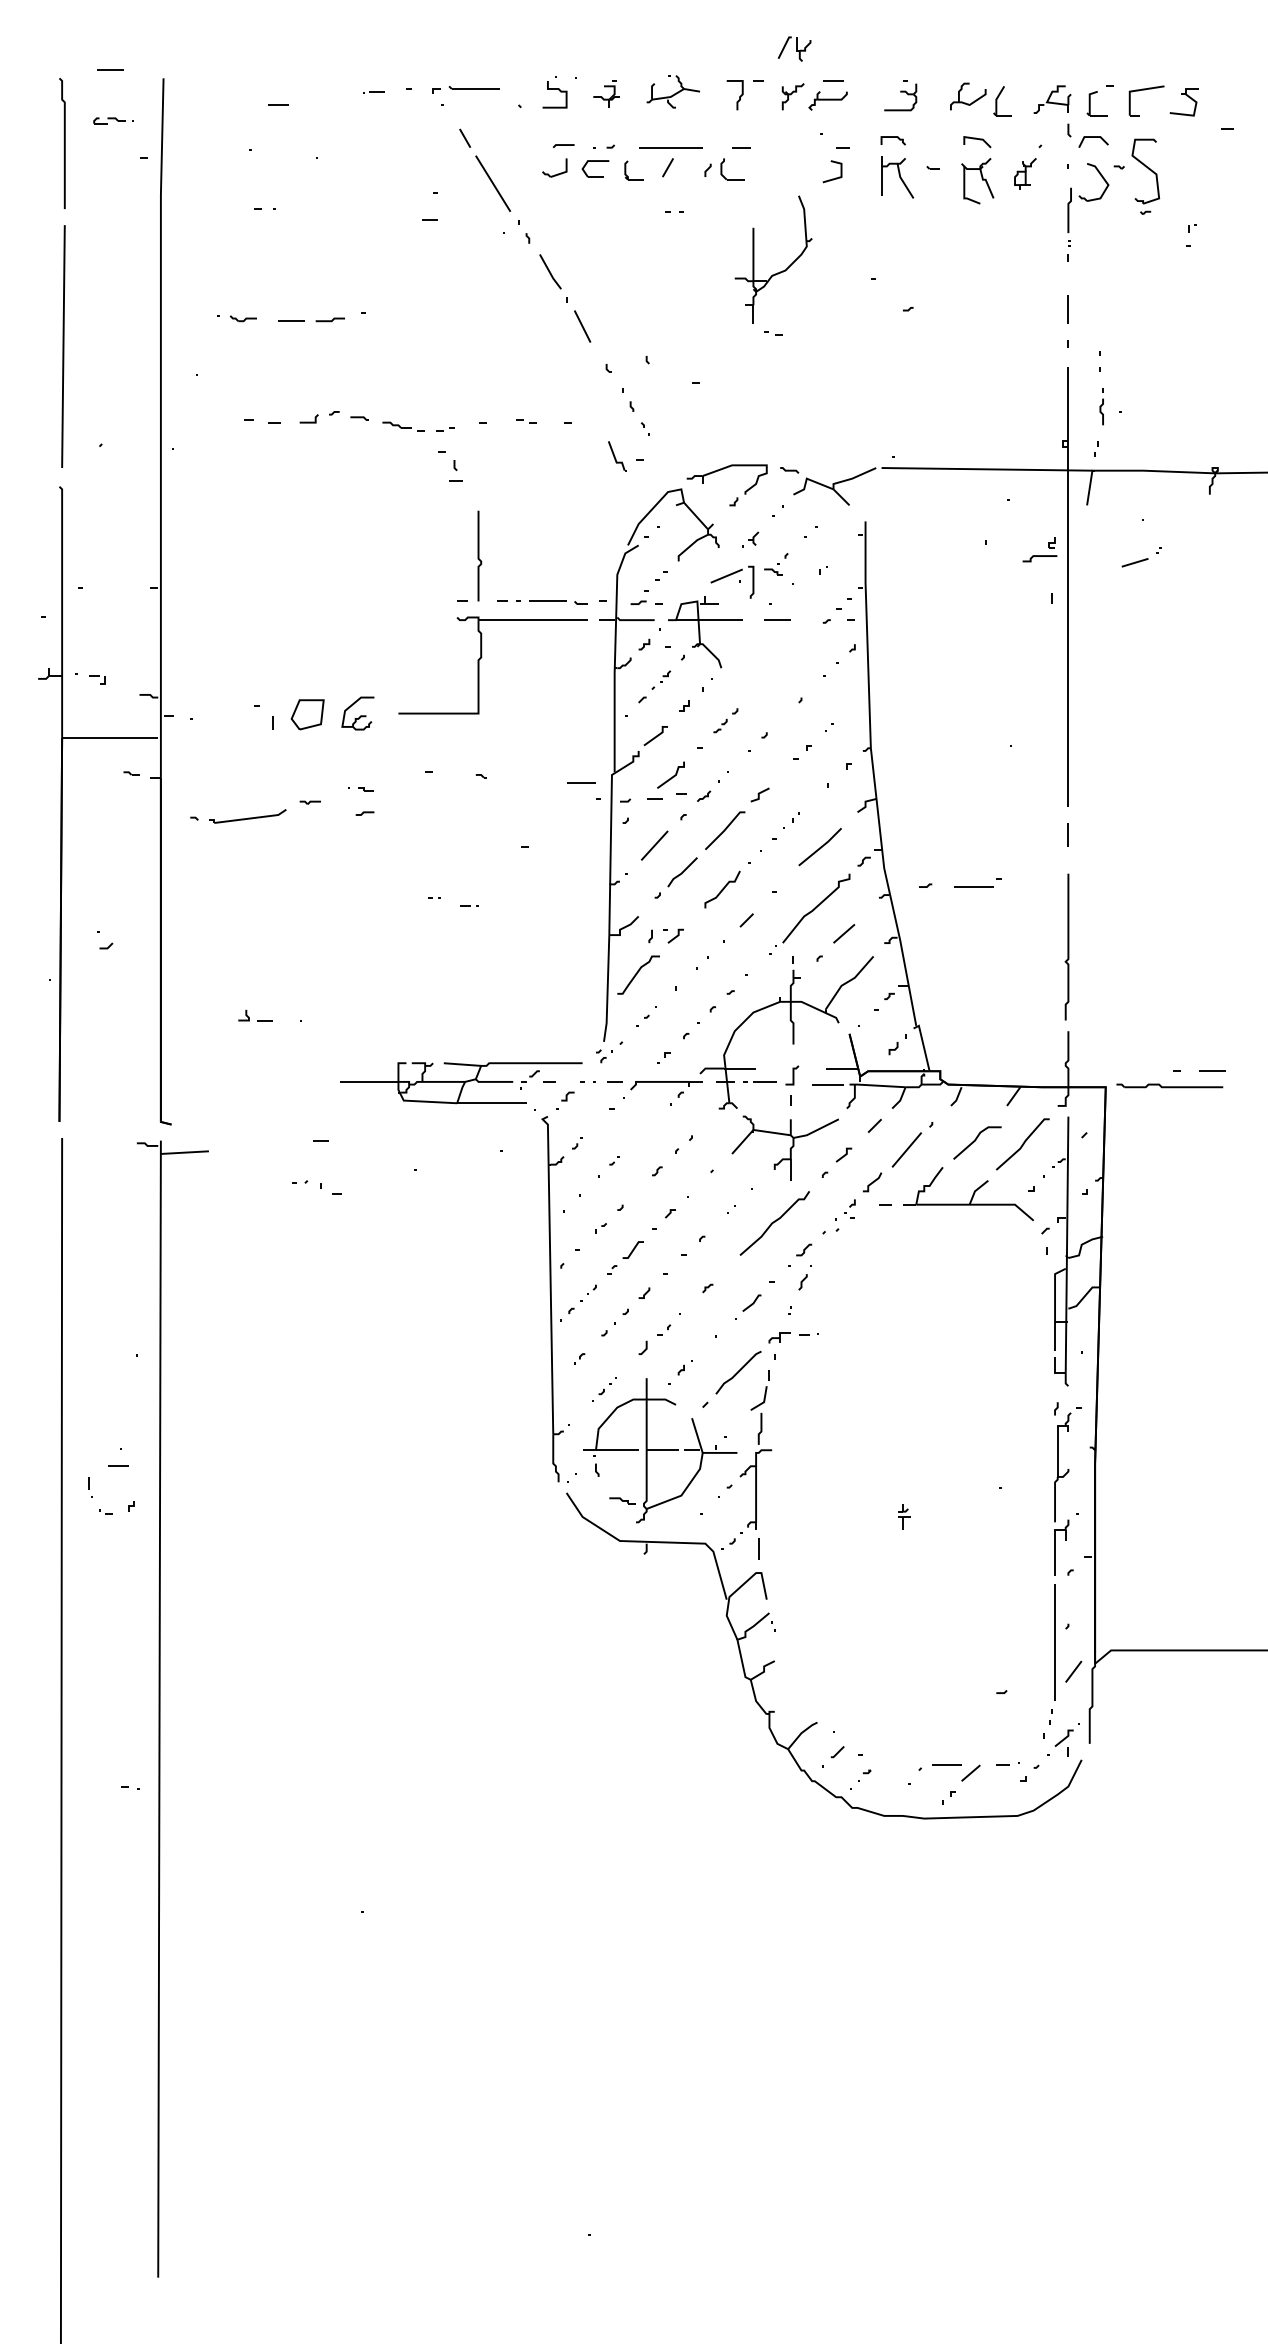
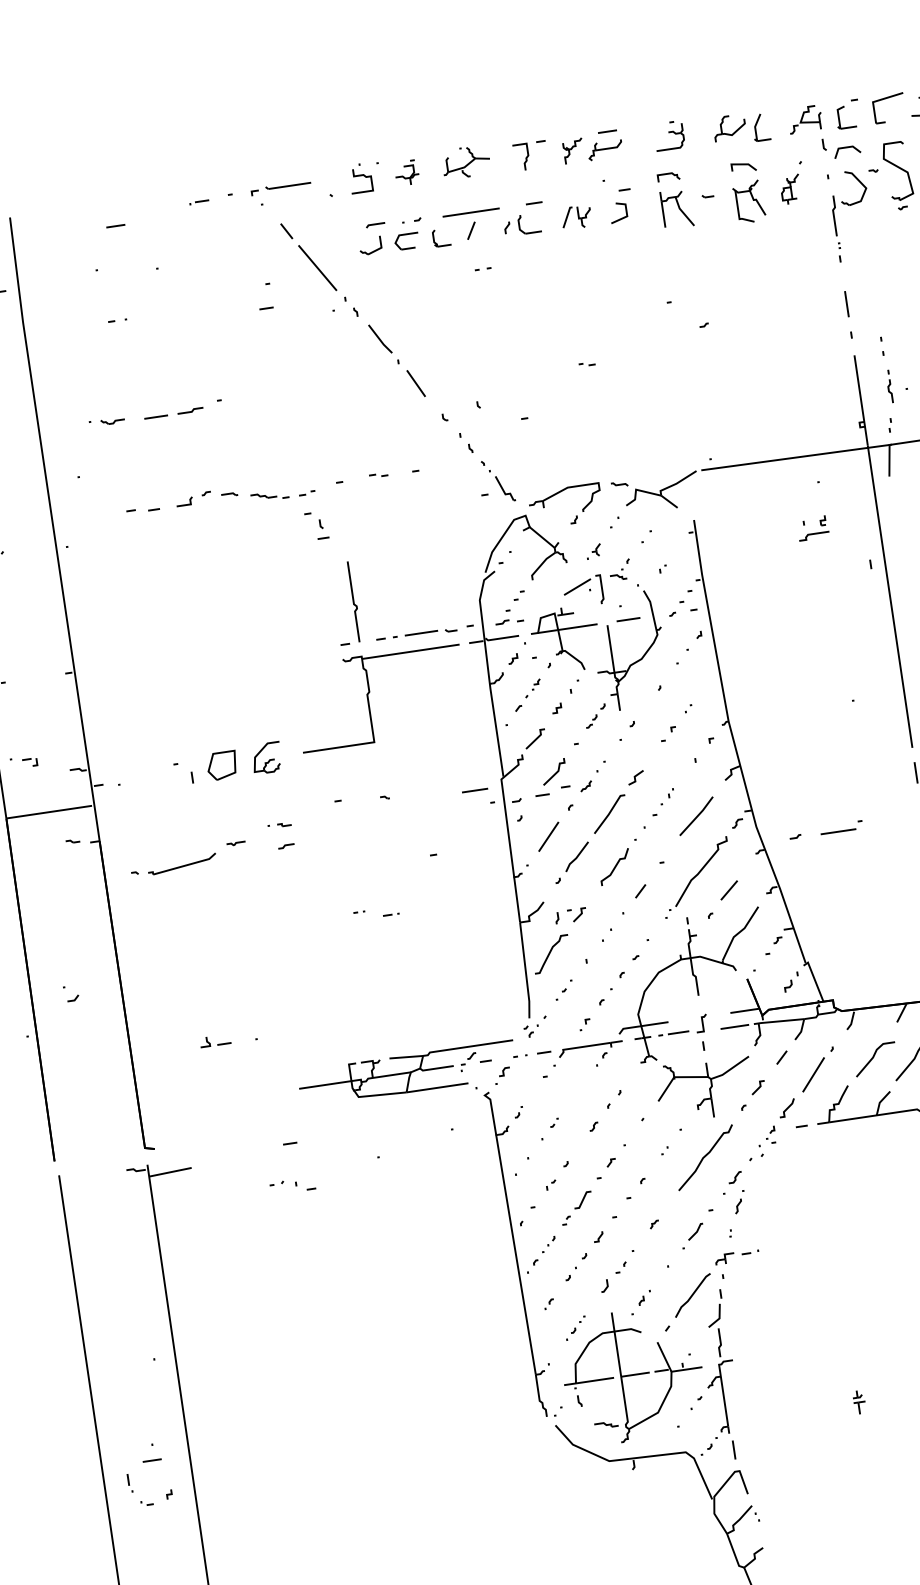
part: (794, 48) -> (576, 216), moved
part: (779, 271) -> (636, 660), moved
part: (617, 456) -> (505, 488), moved
part: (1039, 549) -> (812, 528), moved

